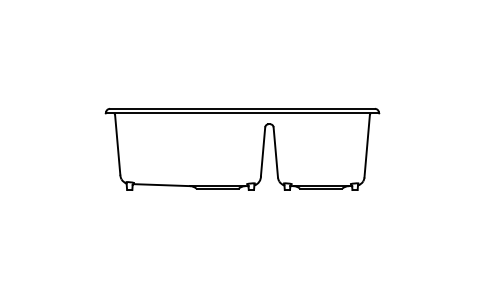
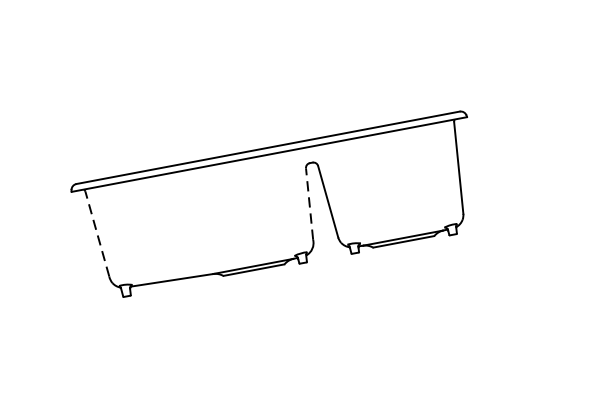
line: (117, 144) -> (96, 233), solid -> dashed
line: (263, 151) -> (310, 203), solid -> dashed

